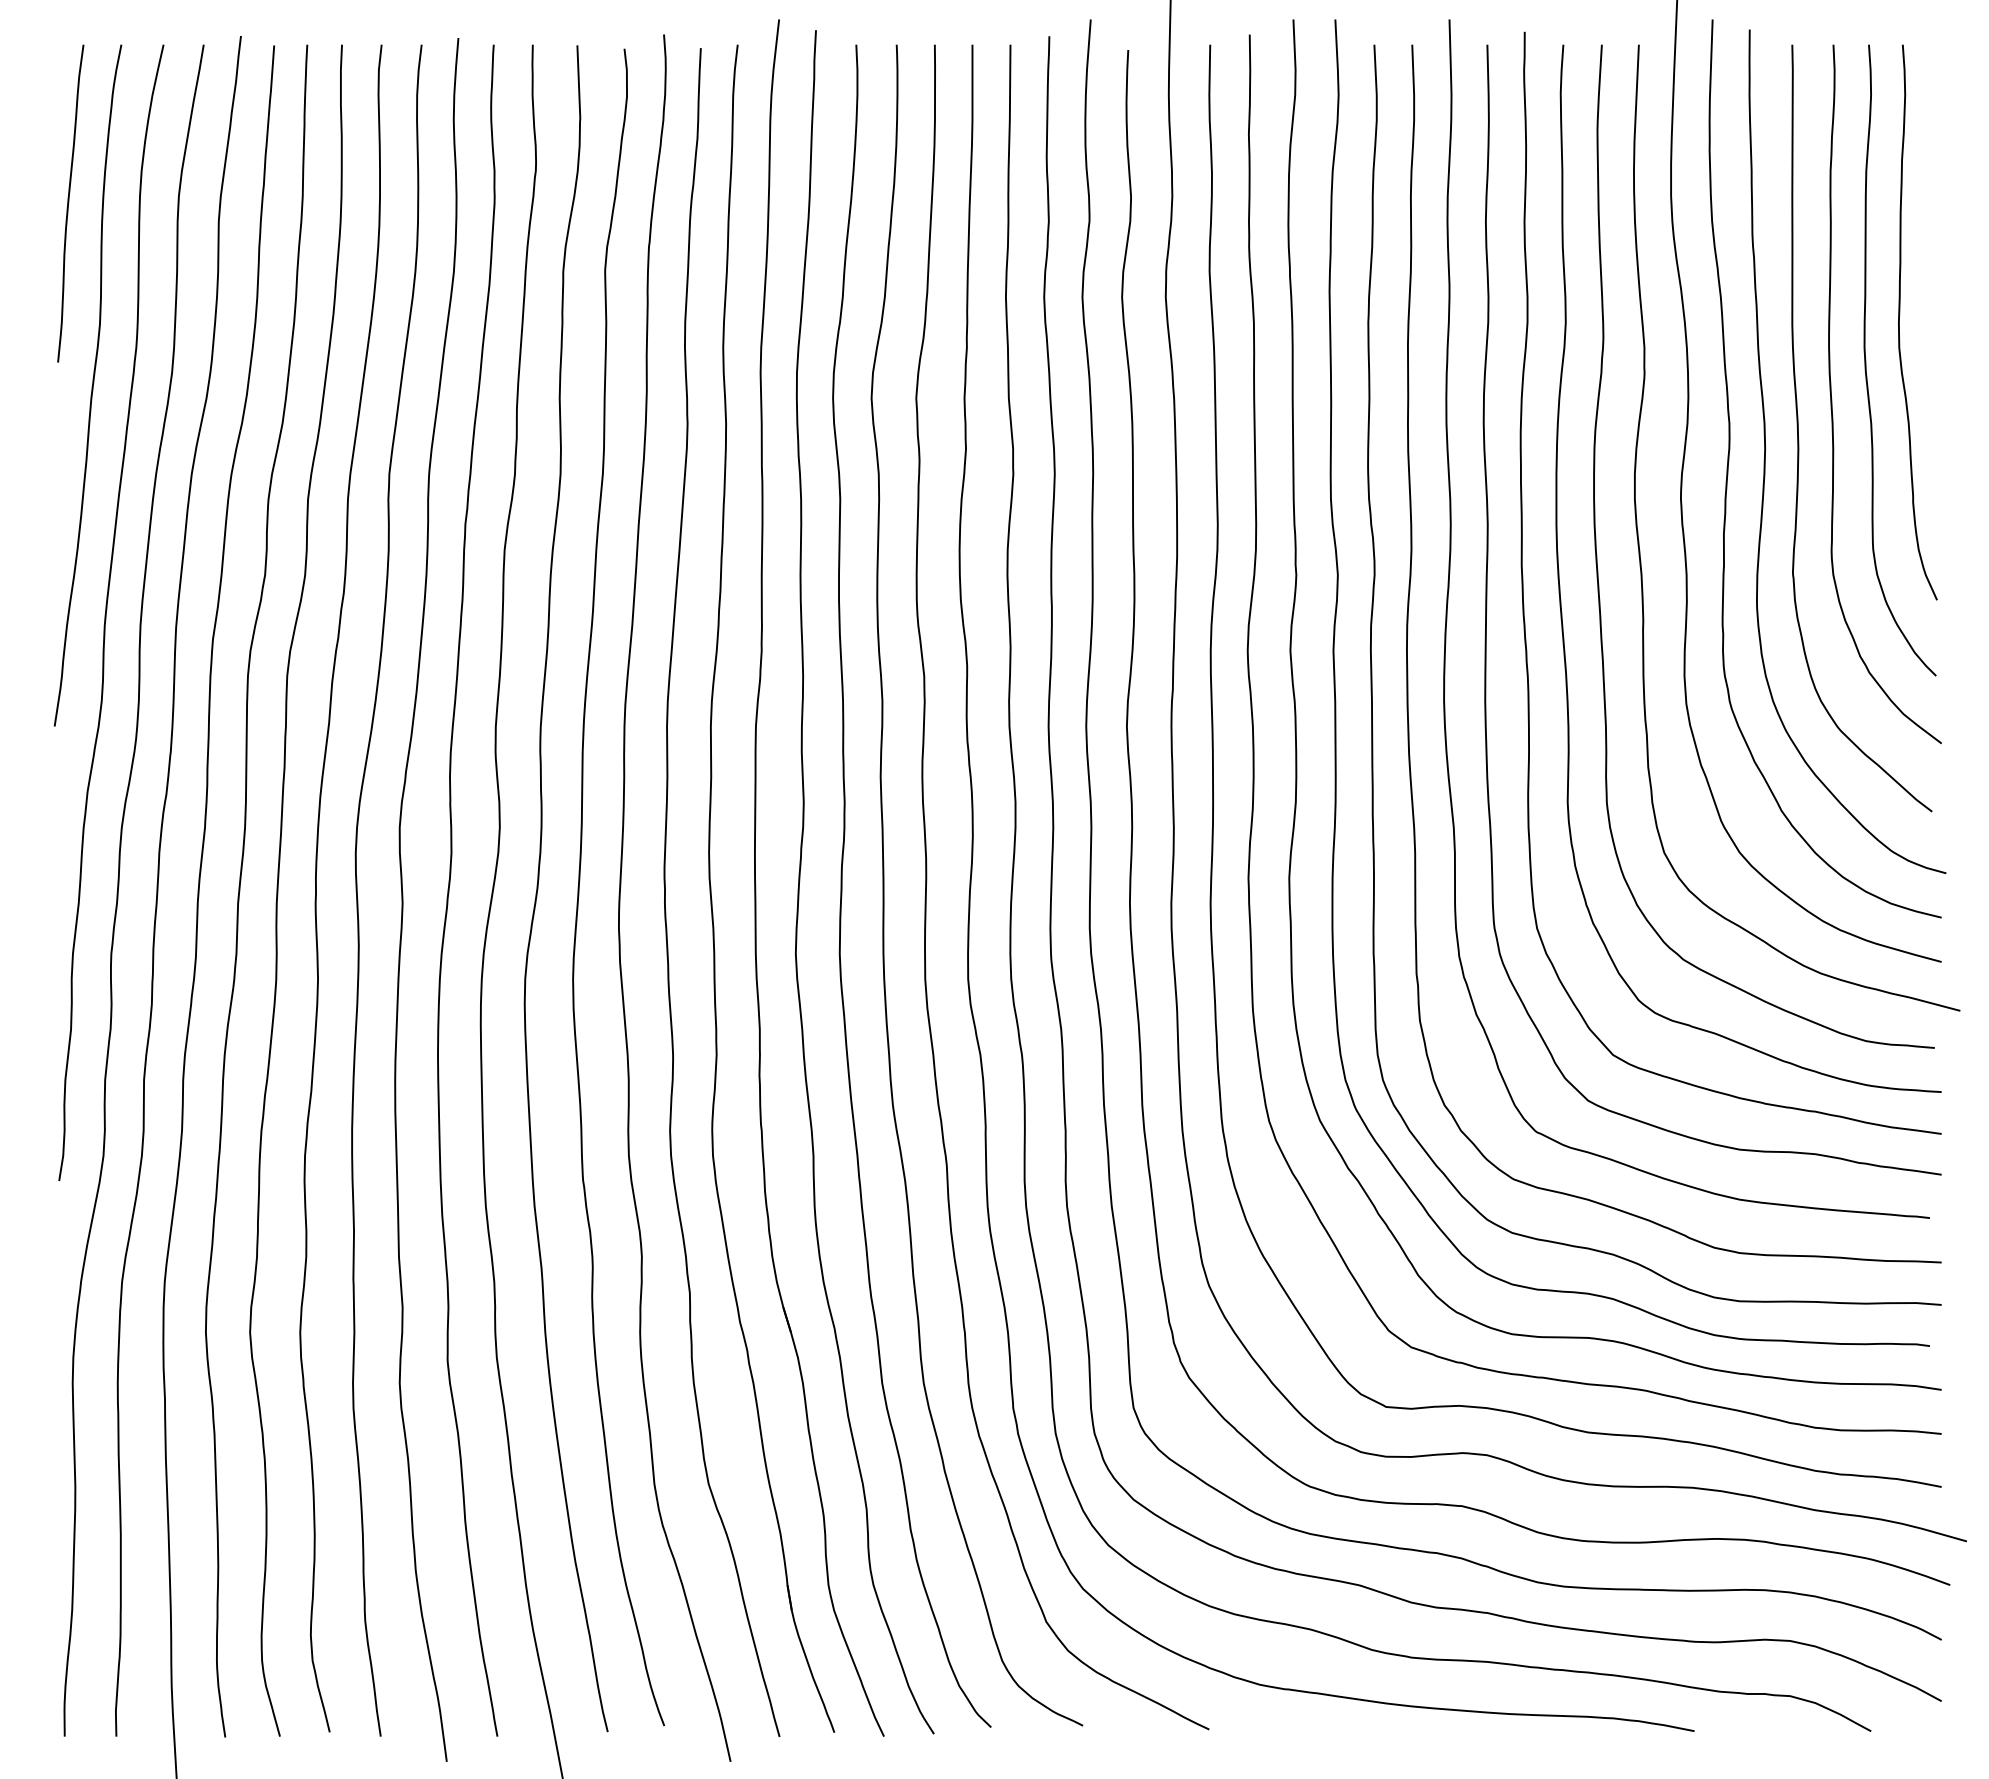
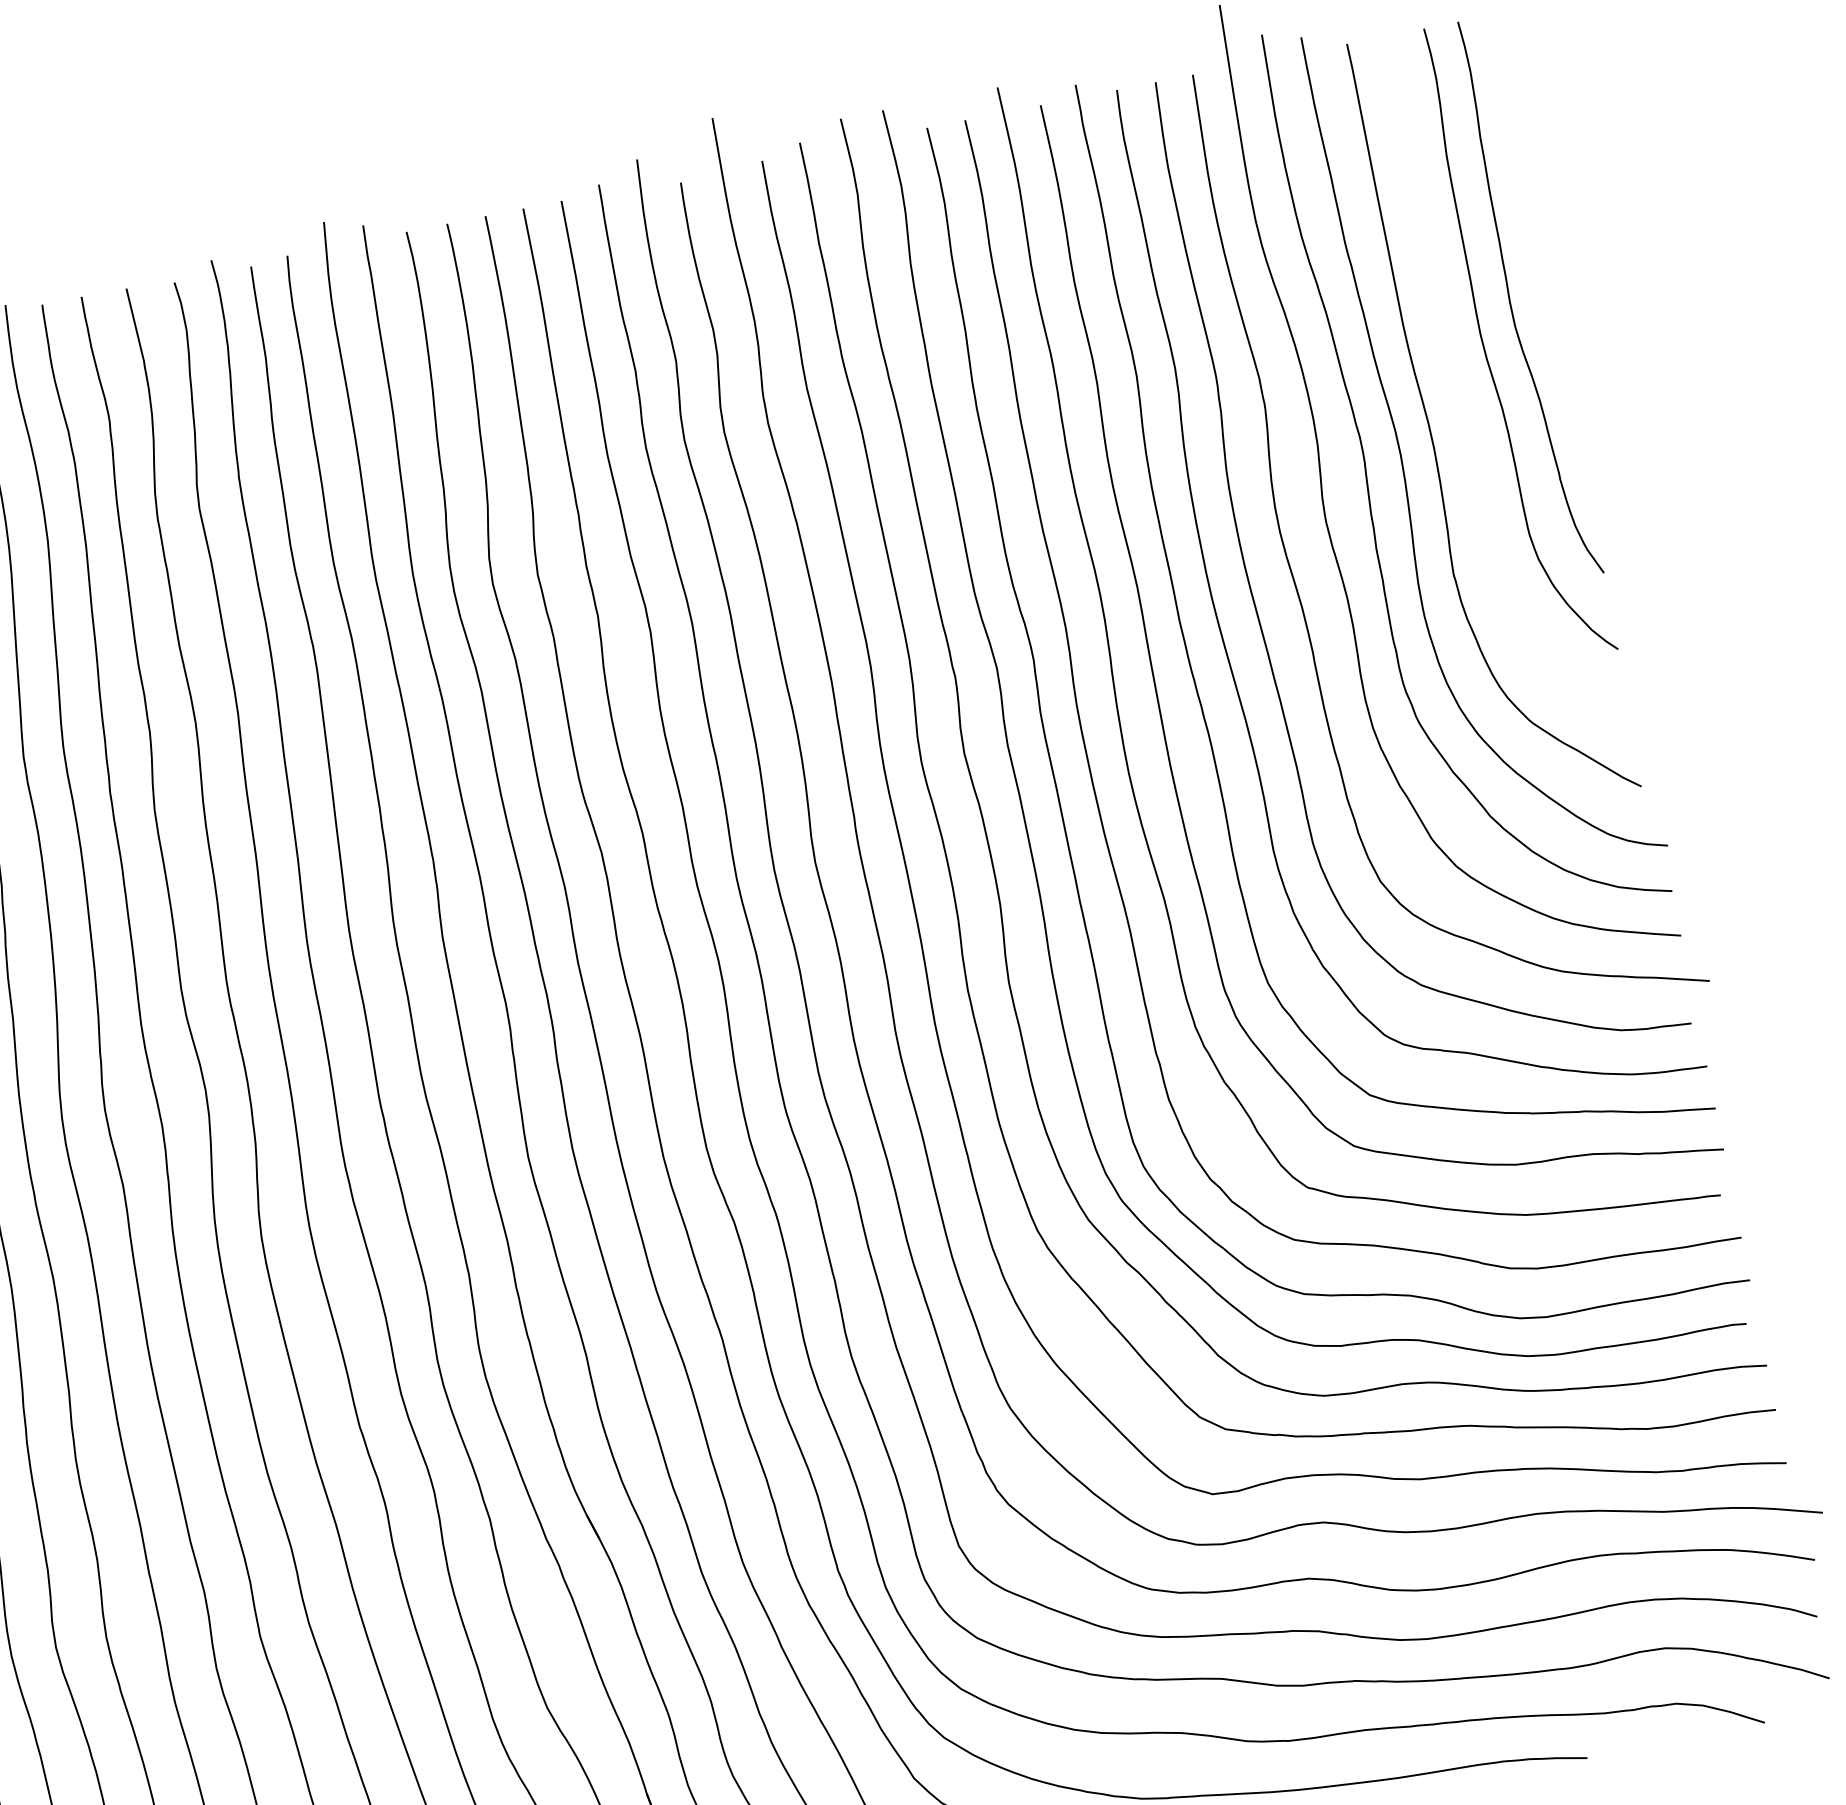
curve: (1832, 398) -> (1458, 391), removed

